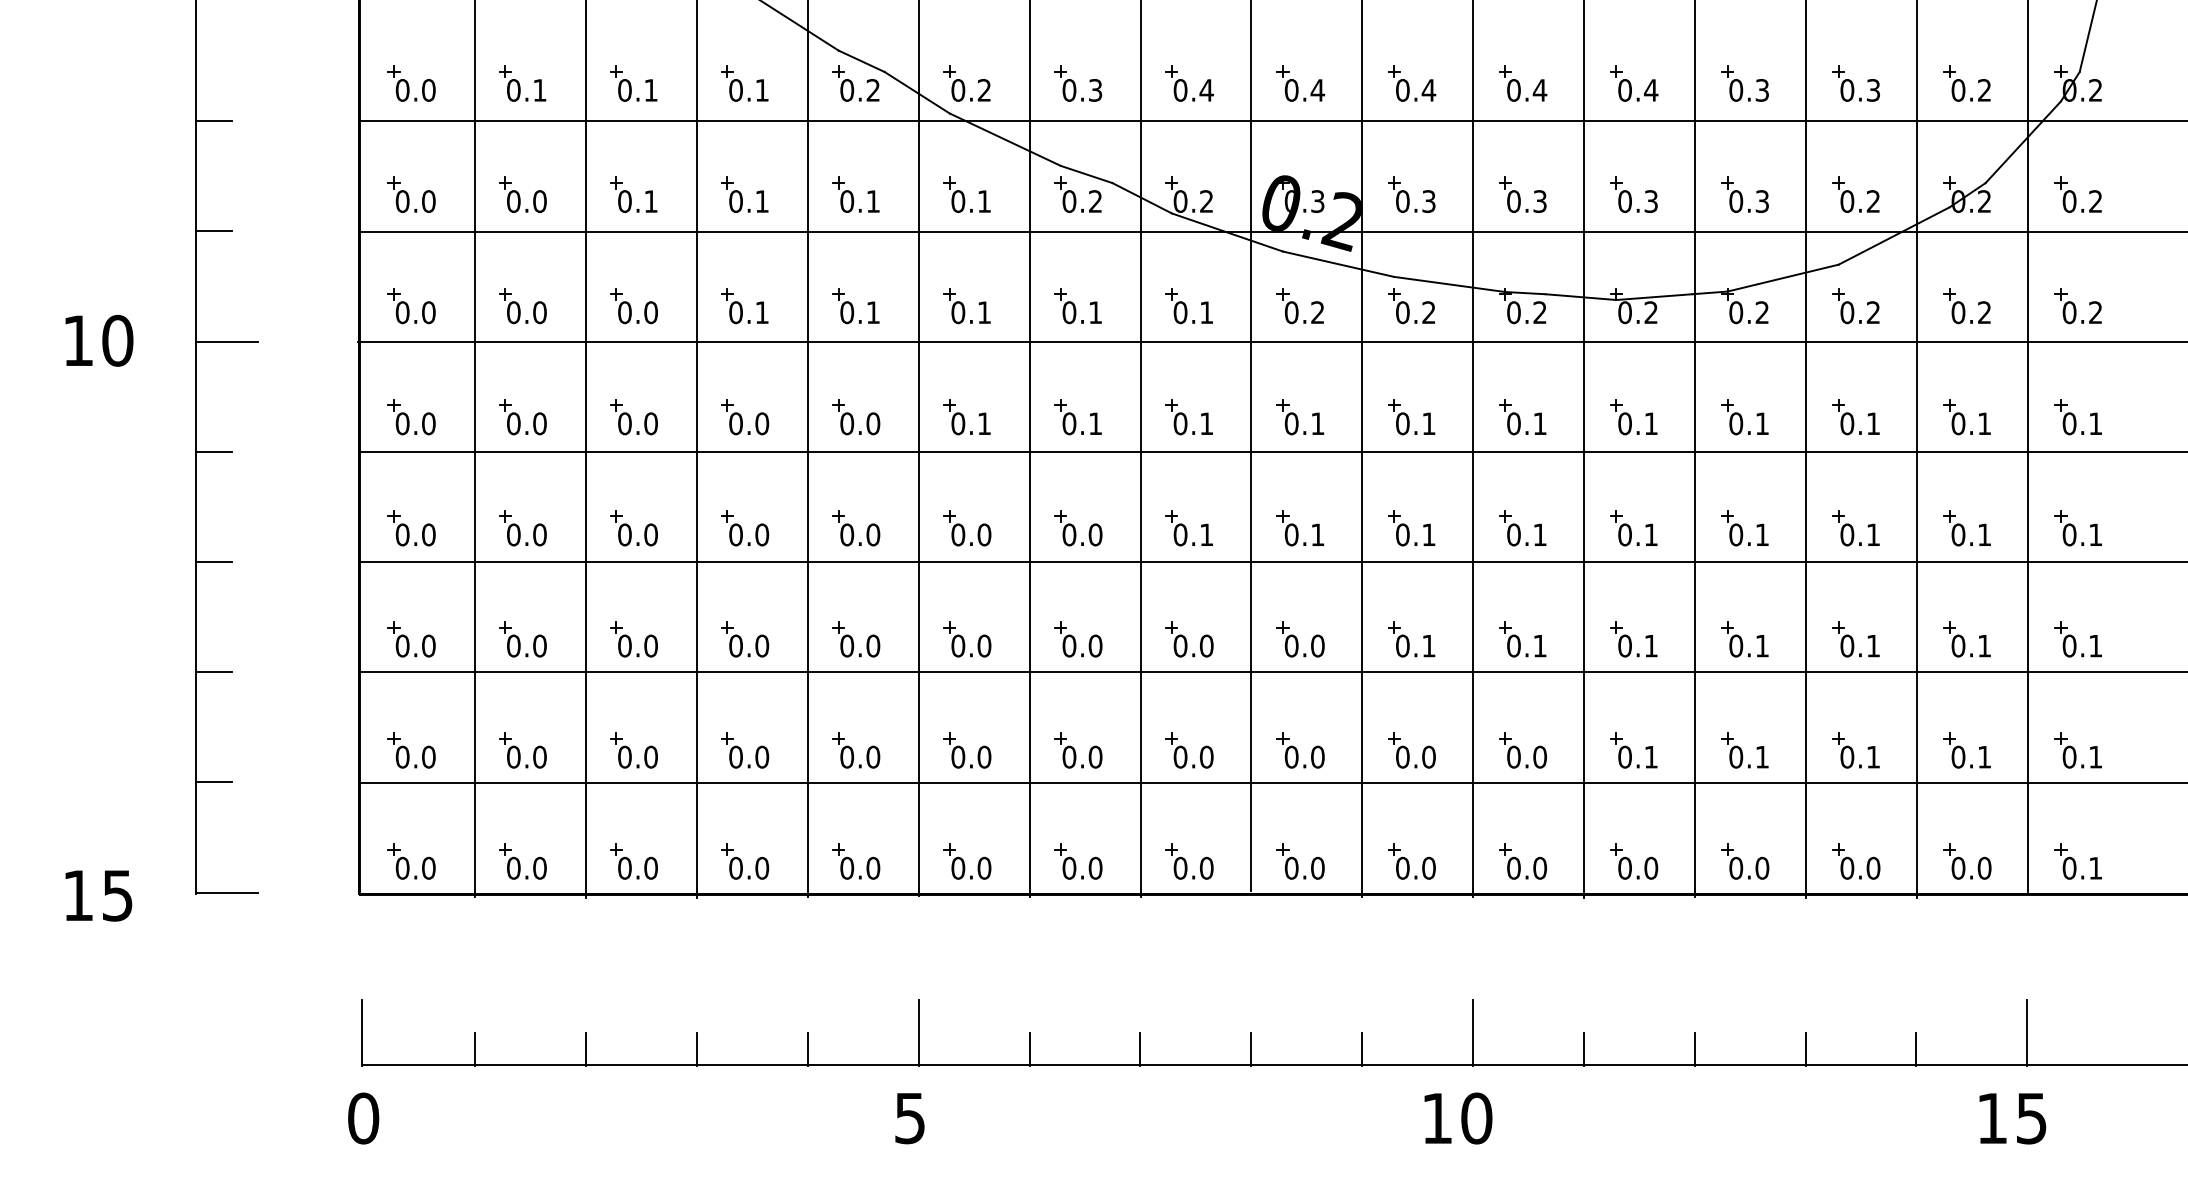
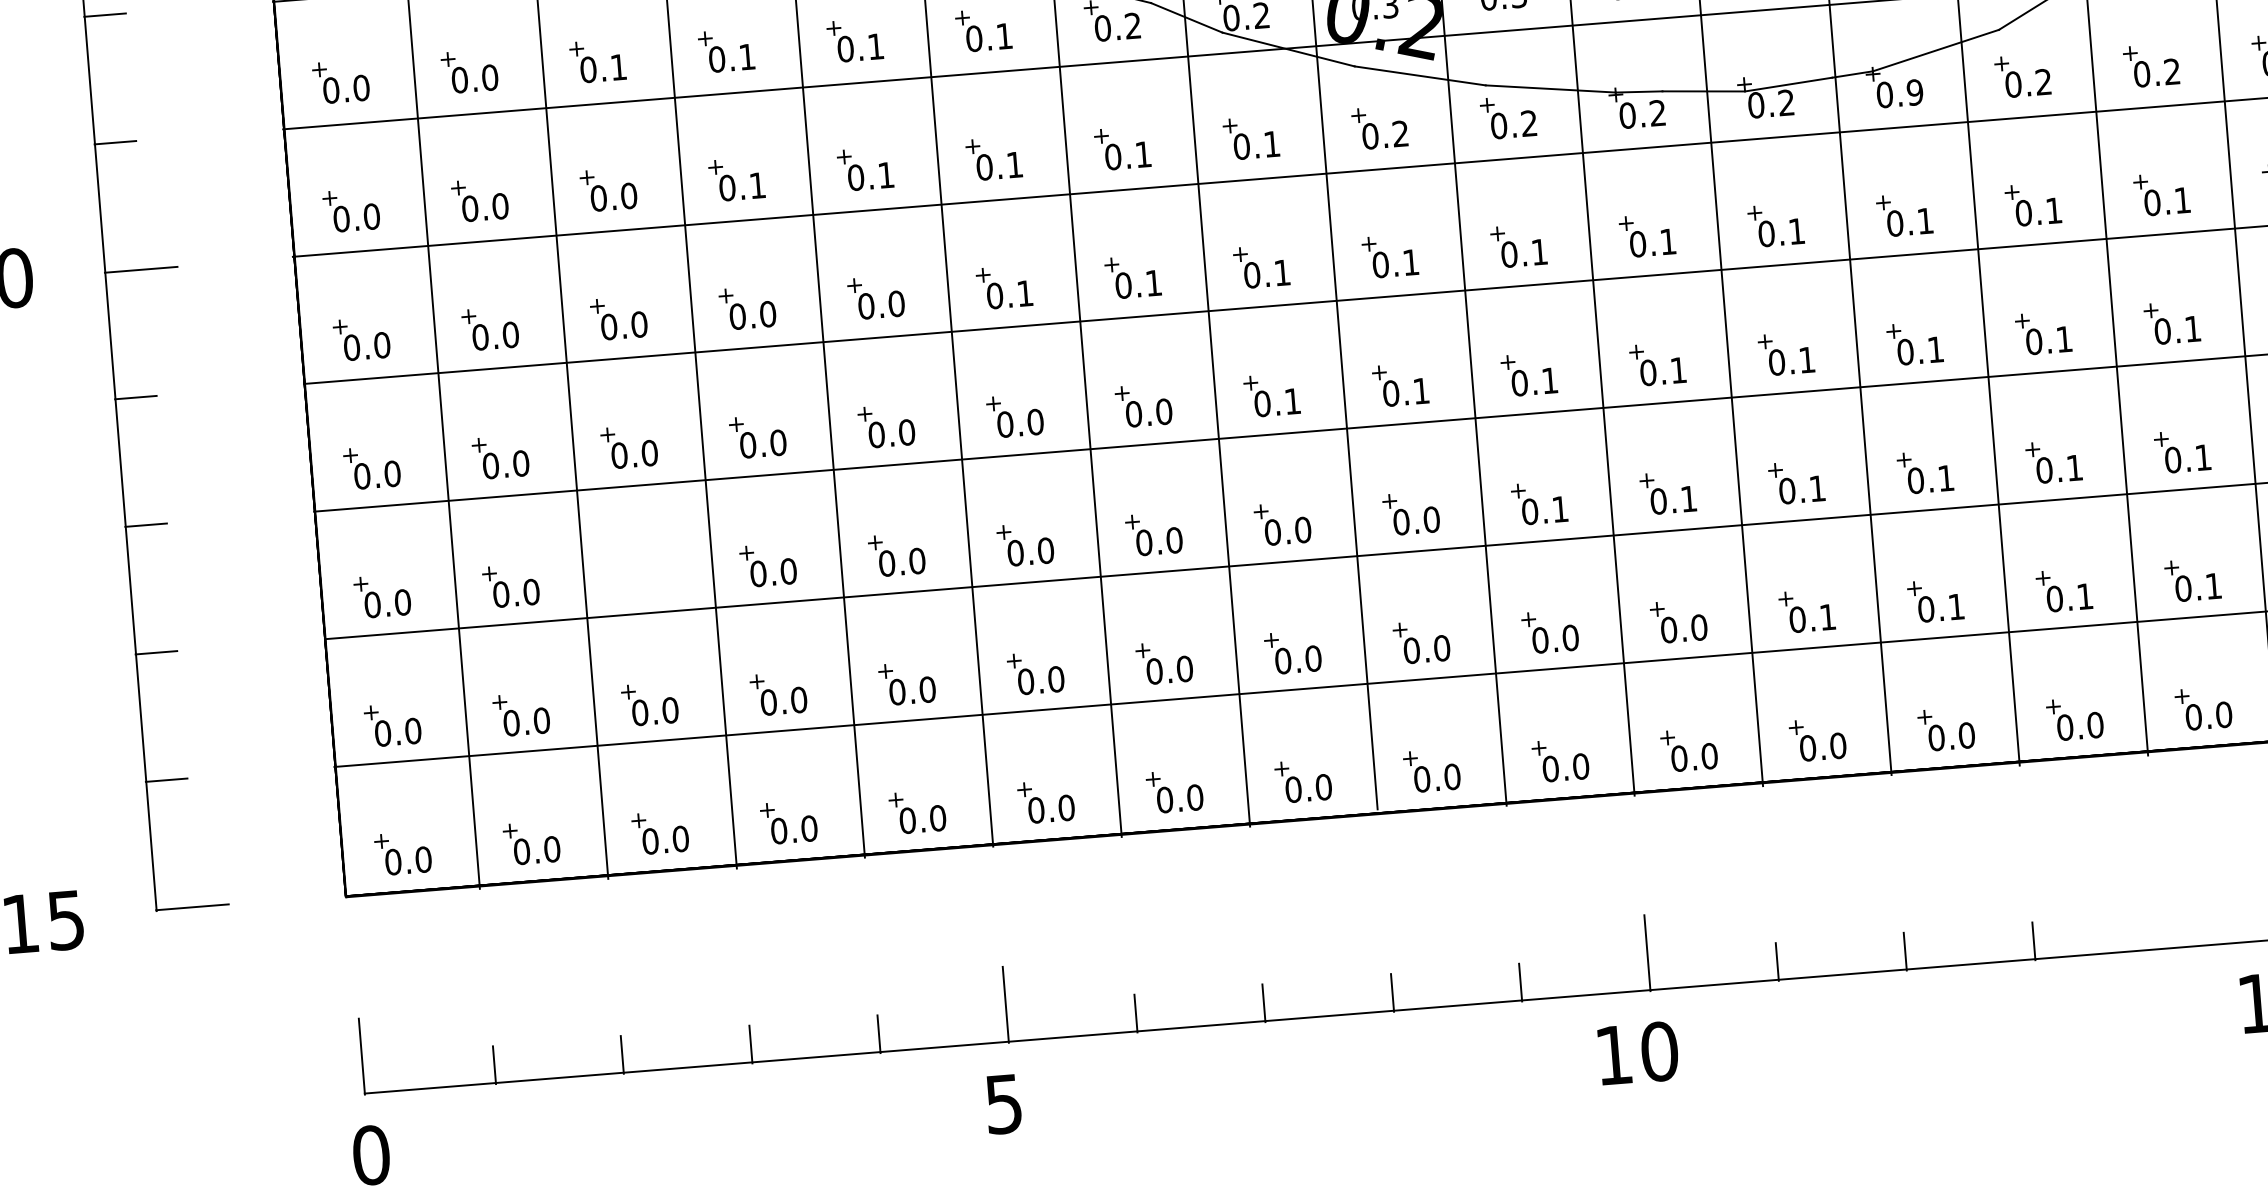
text: (1762, 312) -> (1915, 92), 0.2 -> 0.9
part: (633, 639) -> (639, 575), removed
line: (1916, 1049) -> (2162, 930), removed

